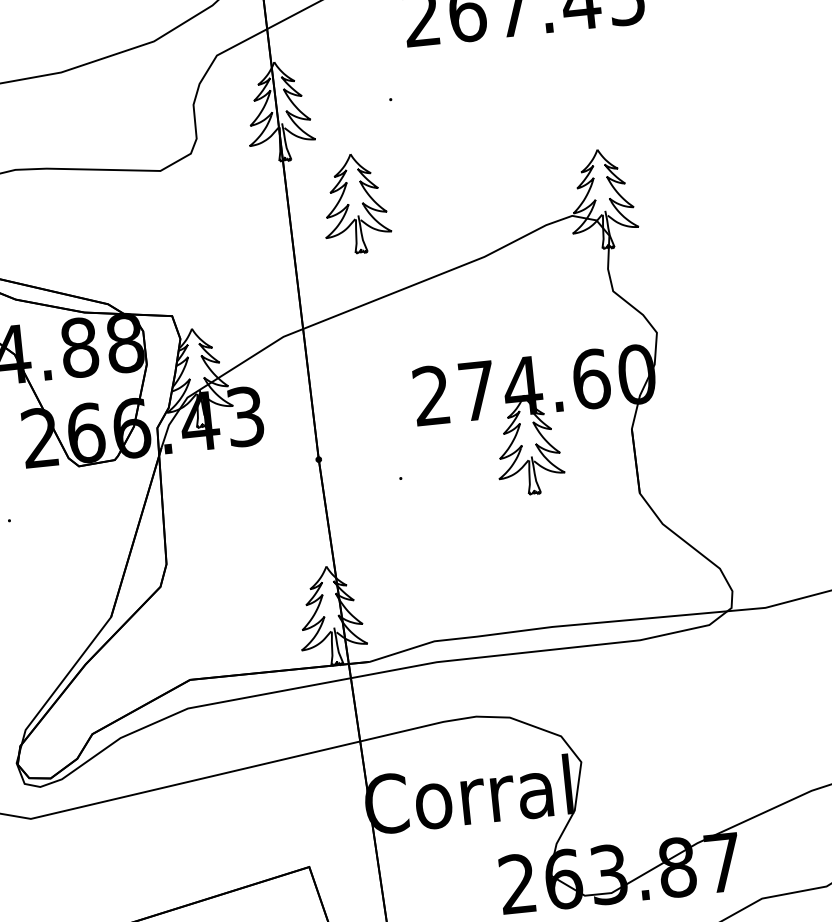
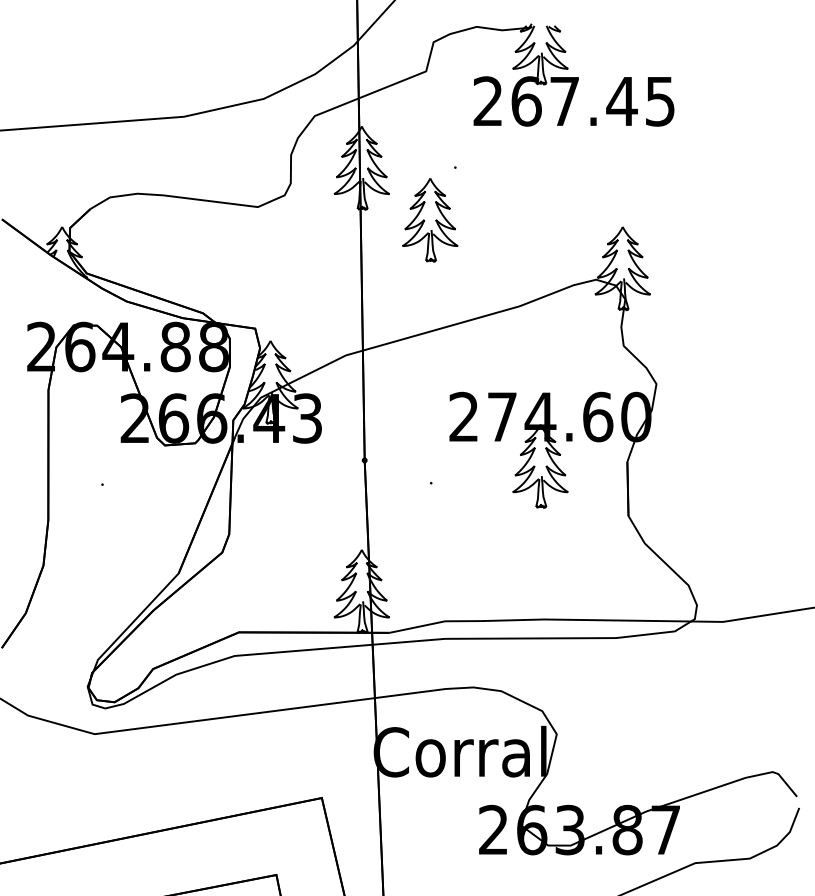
part: (355, 204) -> (430, 220), moved

